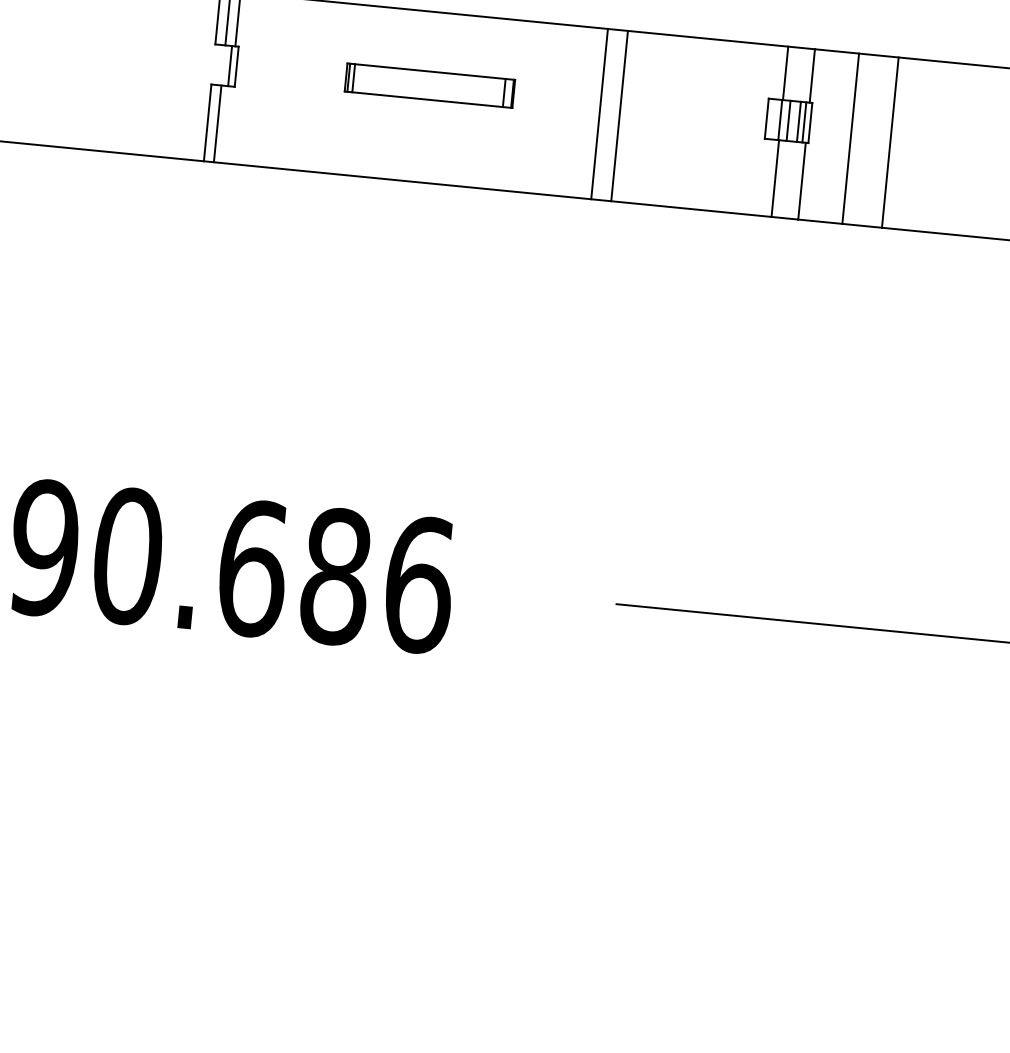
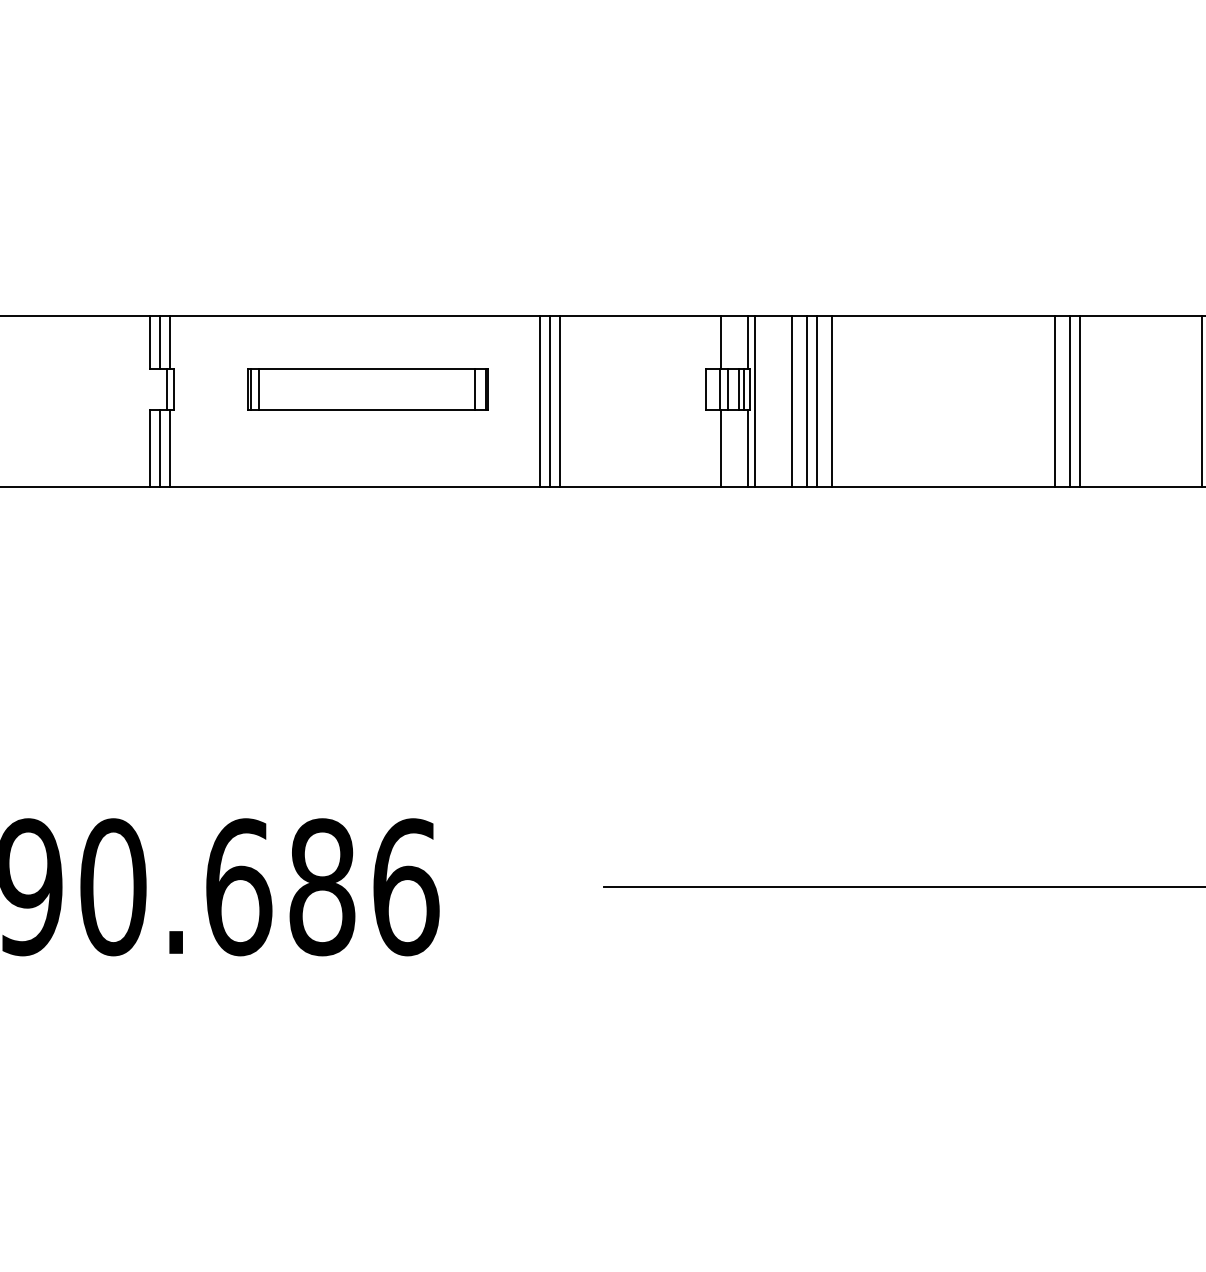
part: (429, 85) -> (367, 389), size x1.43
line: (609, 114) -> (549, 400), added
line: (227, 124) -> (170, 447), added
line: (814, 134) -> (755, 400), added
line: (865, 139) -> (806, 400), added
line: (875, 140) -> (816, 400), added

